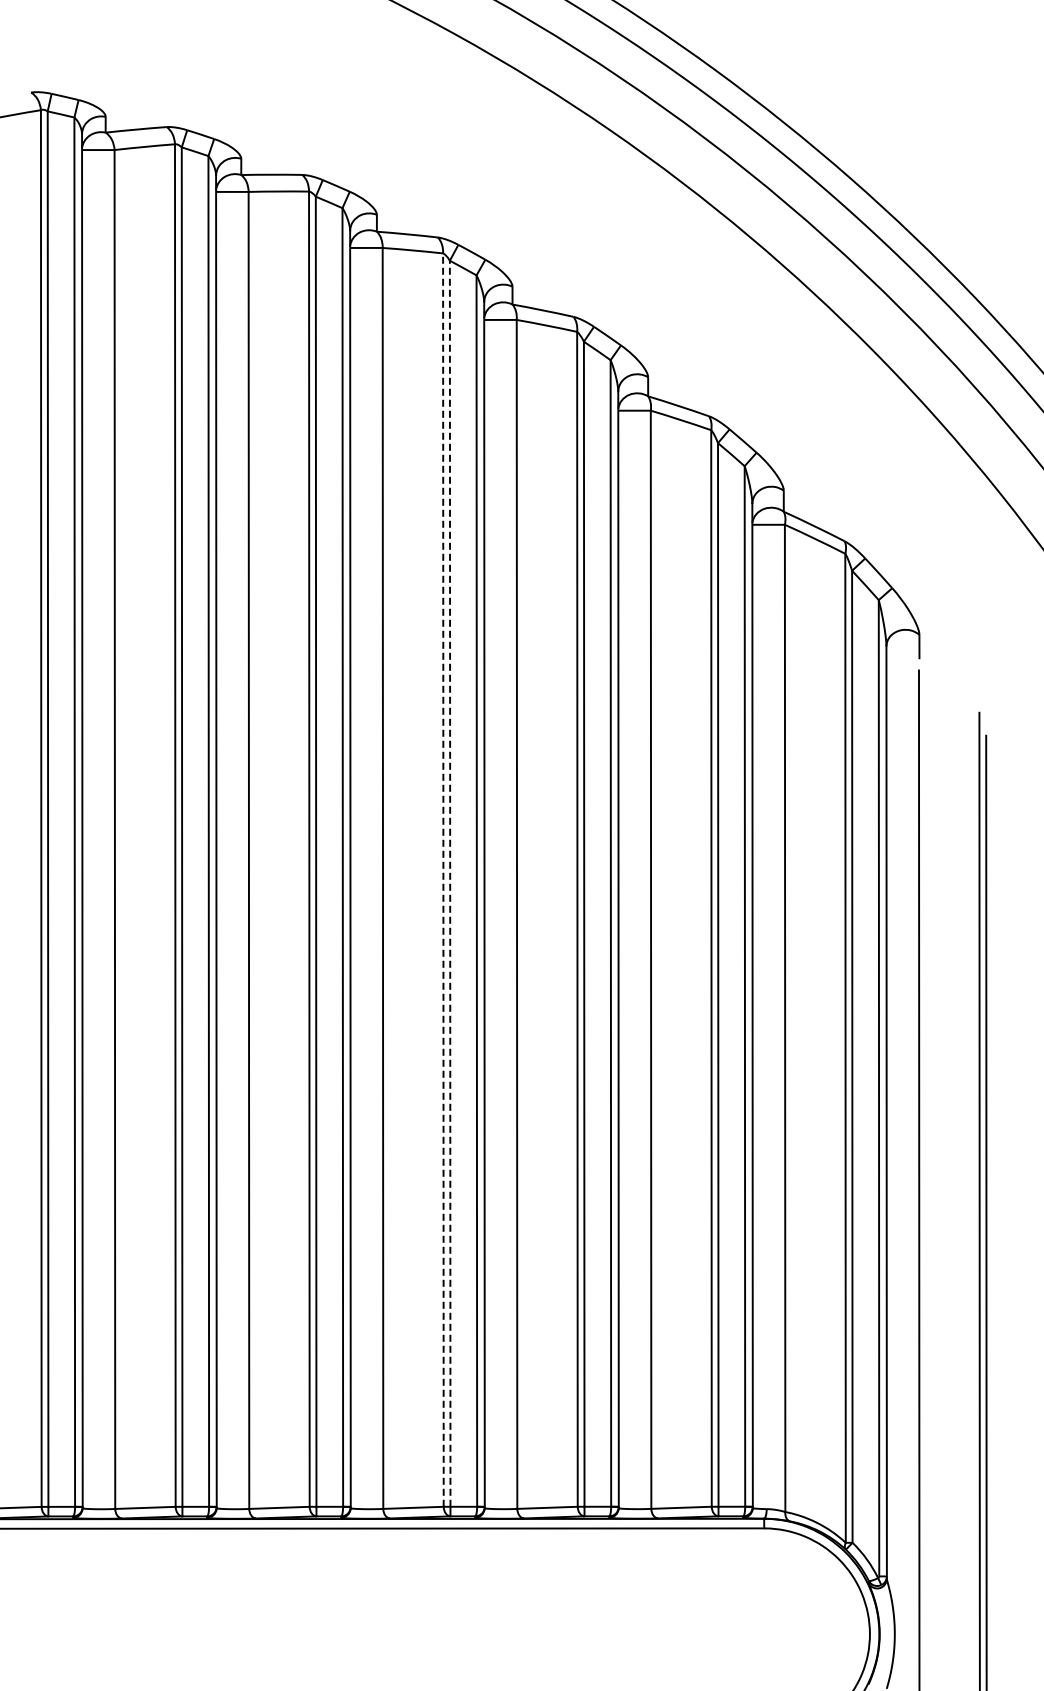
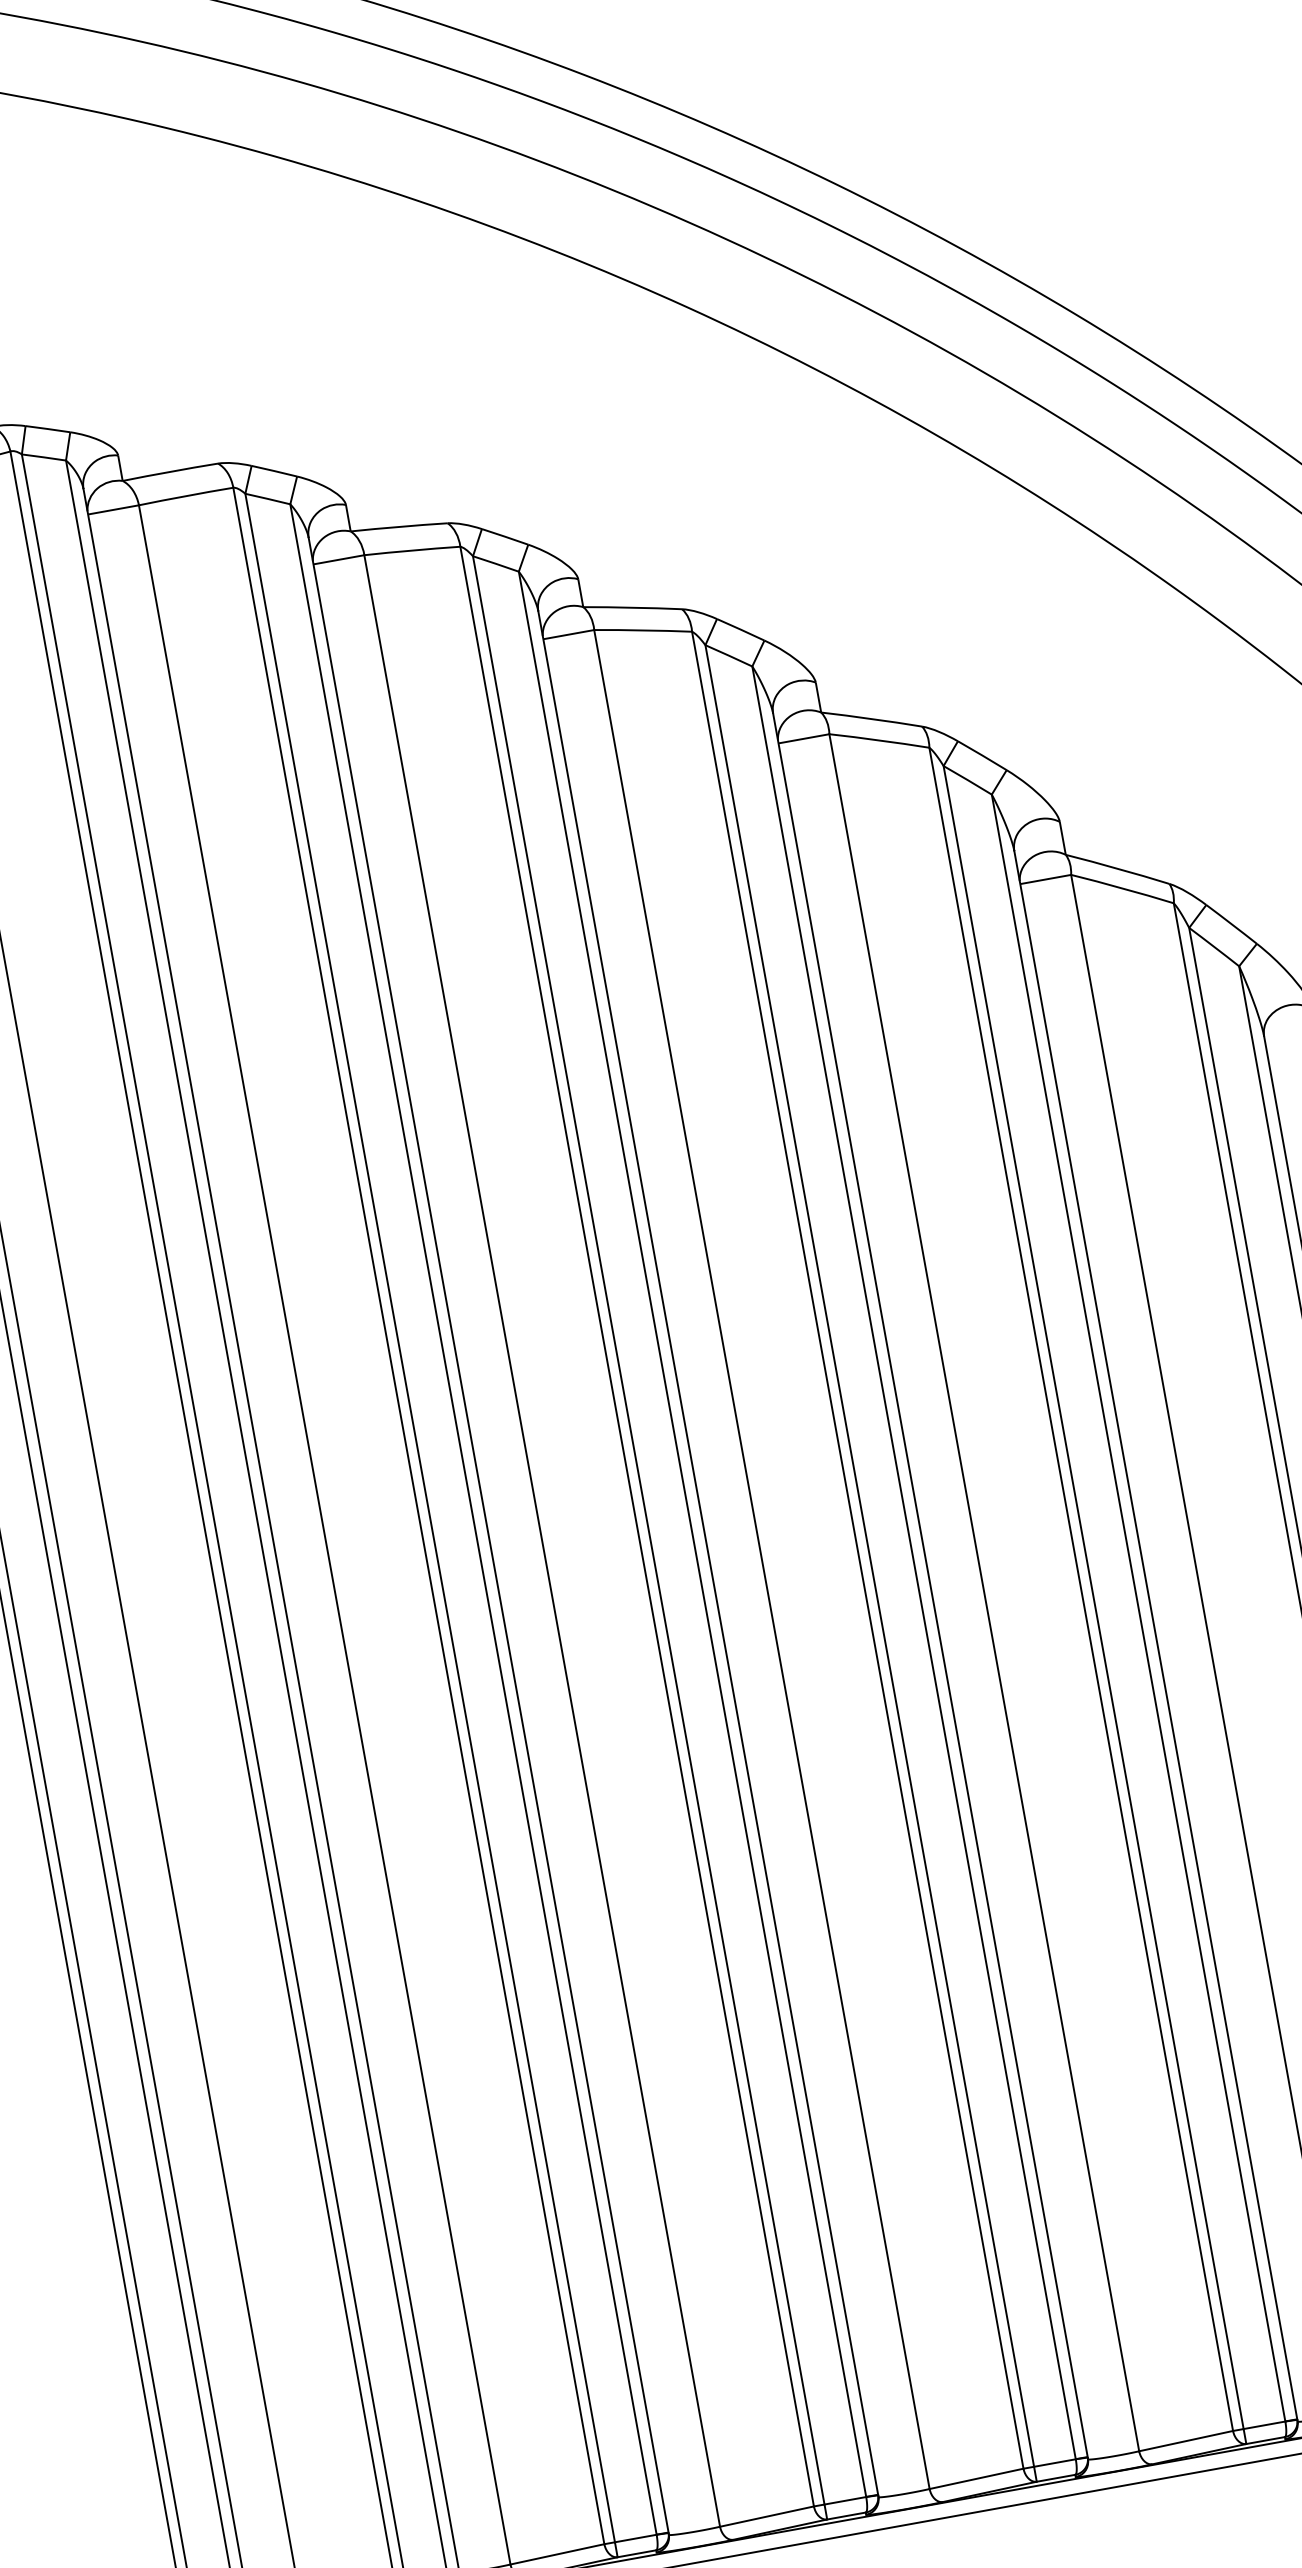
line: (443, 880) -> (637, 1527), dashed -> solid
line: (450, 883) -> (649, 1529), dashed -> solid

